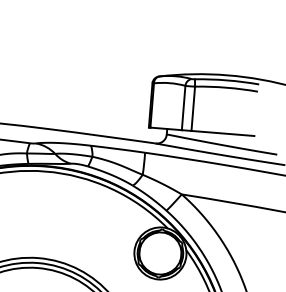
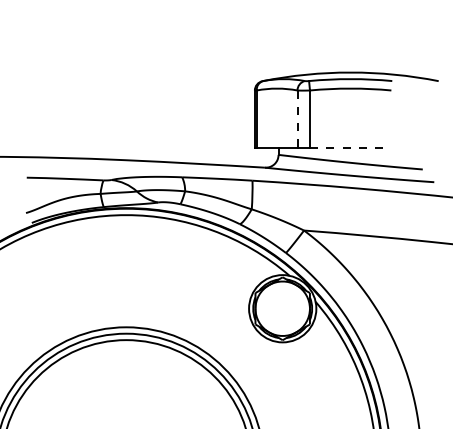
line: (183, 108) -> (297, 119), solid -> dashed
line: (222, 133) -> (350, 147), solid -> dashed

